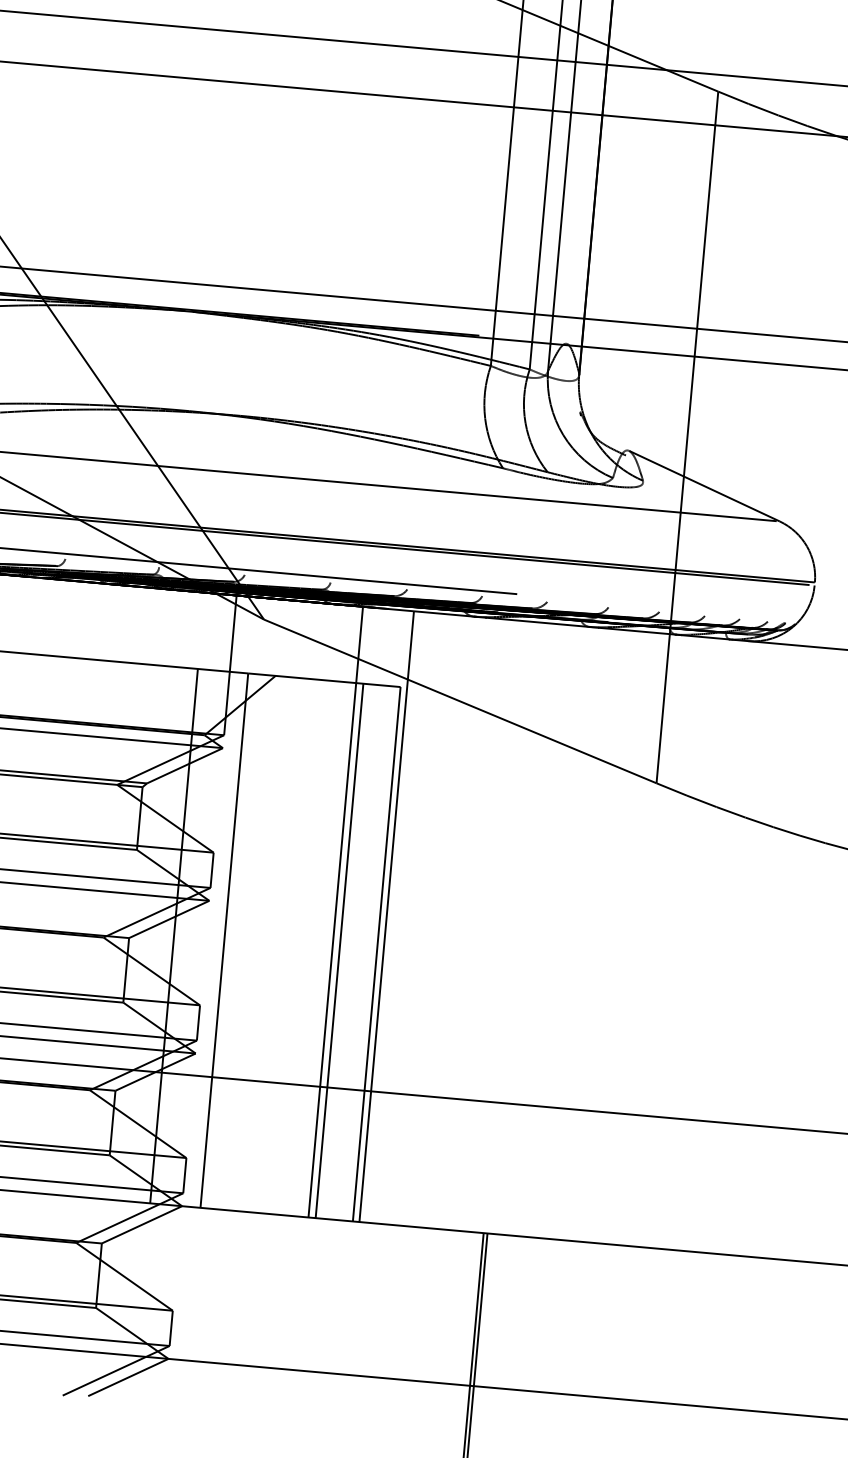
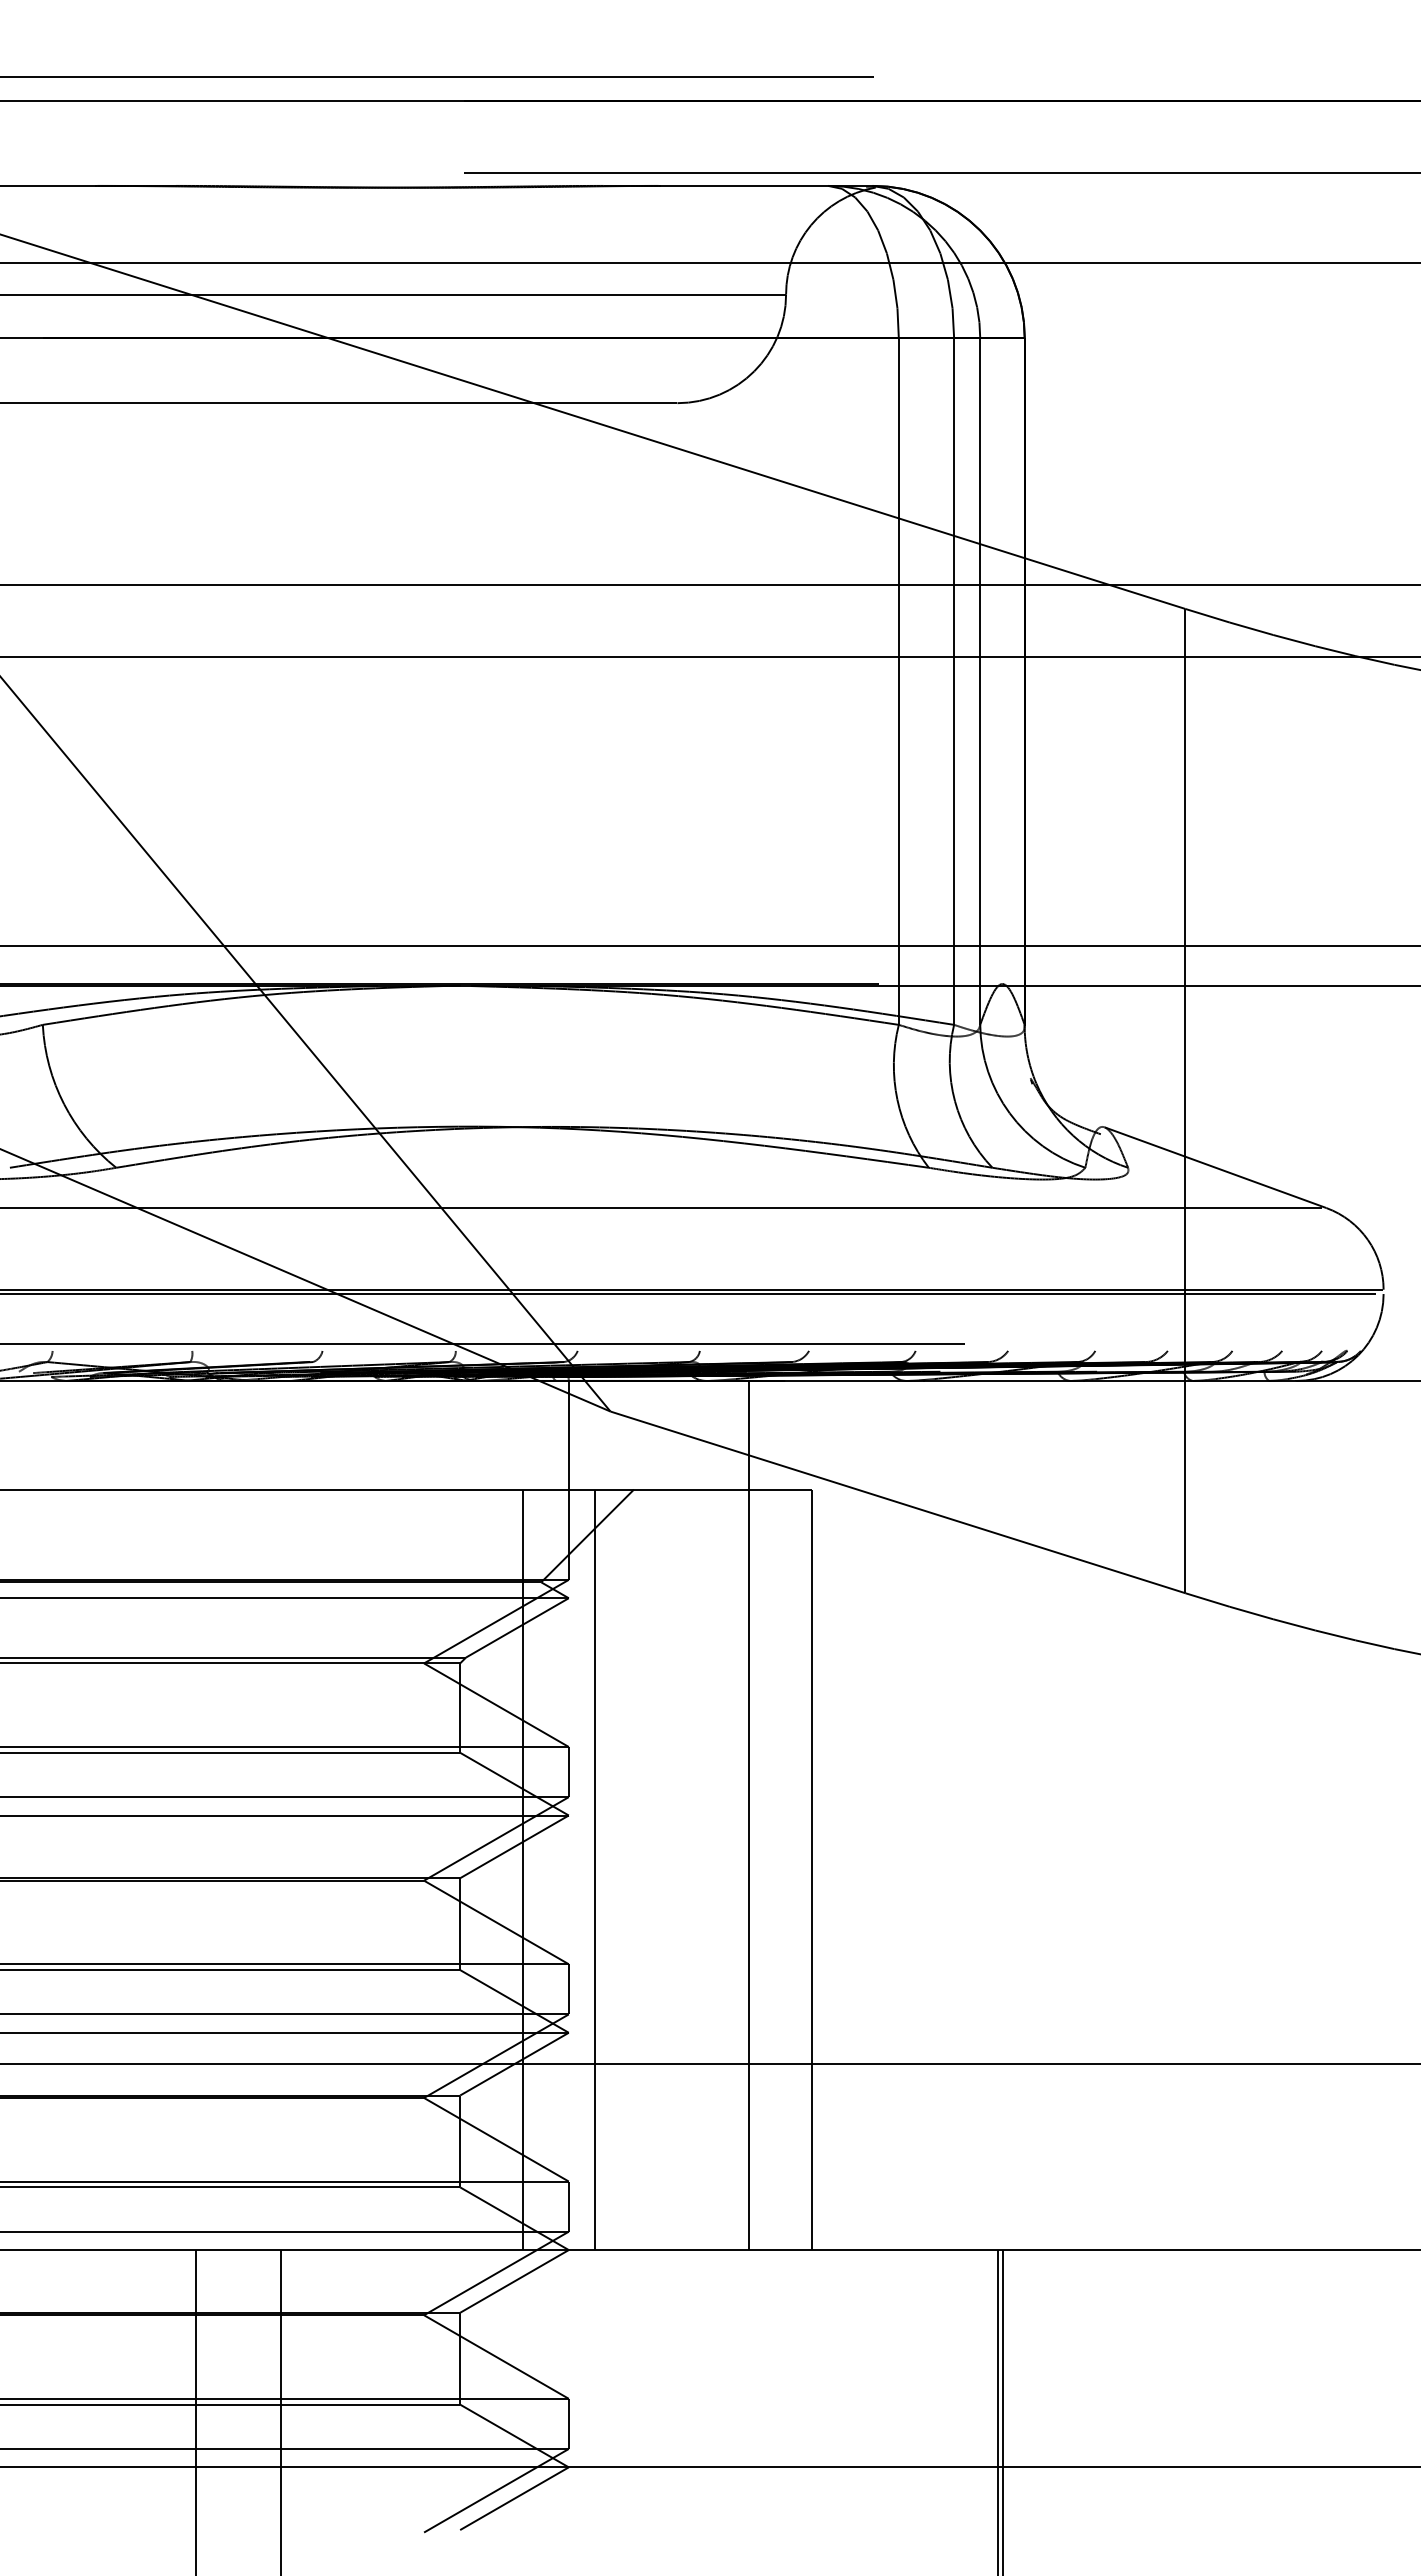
line: (386, 916) -> (821, 1815), removed
line: (339, 950) -> (758, 1869), removed

